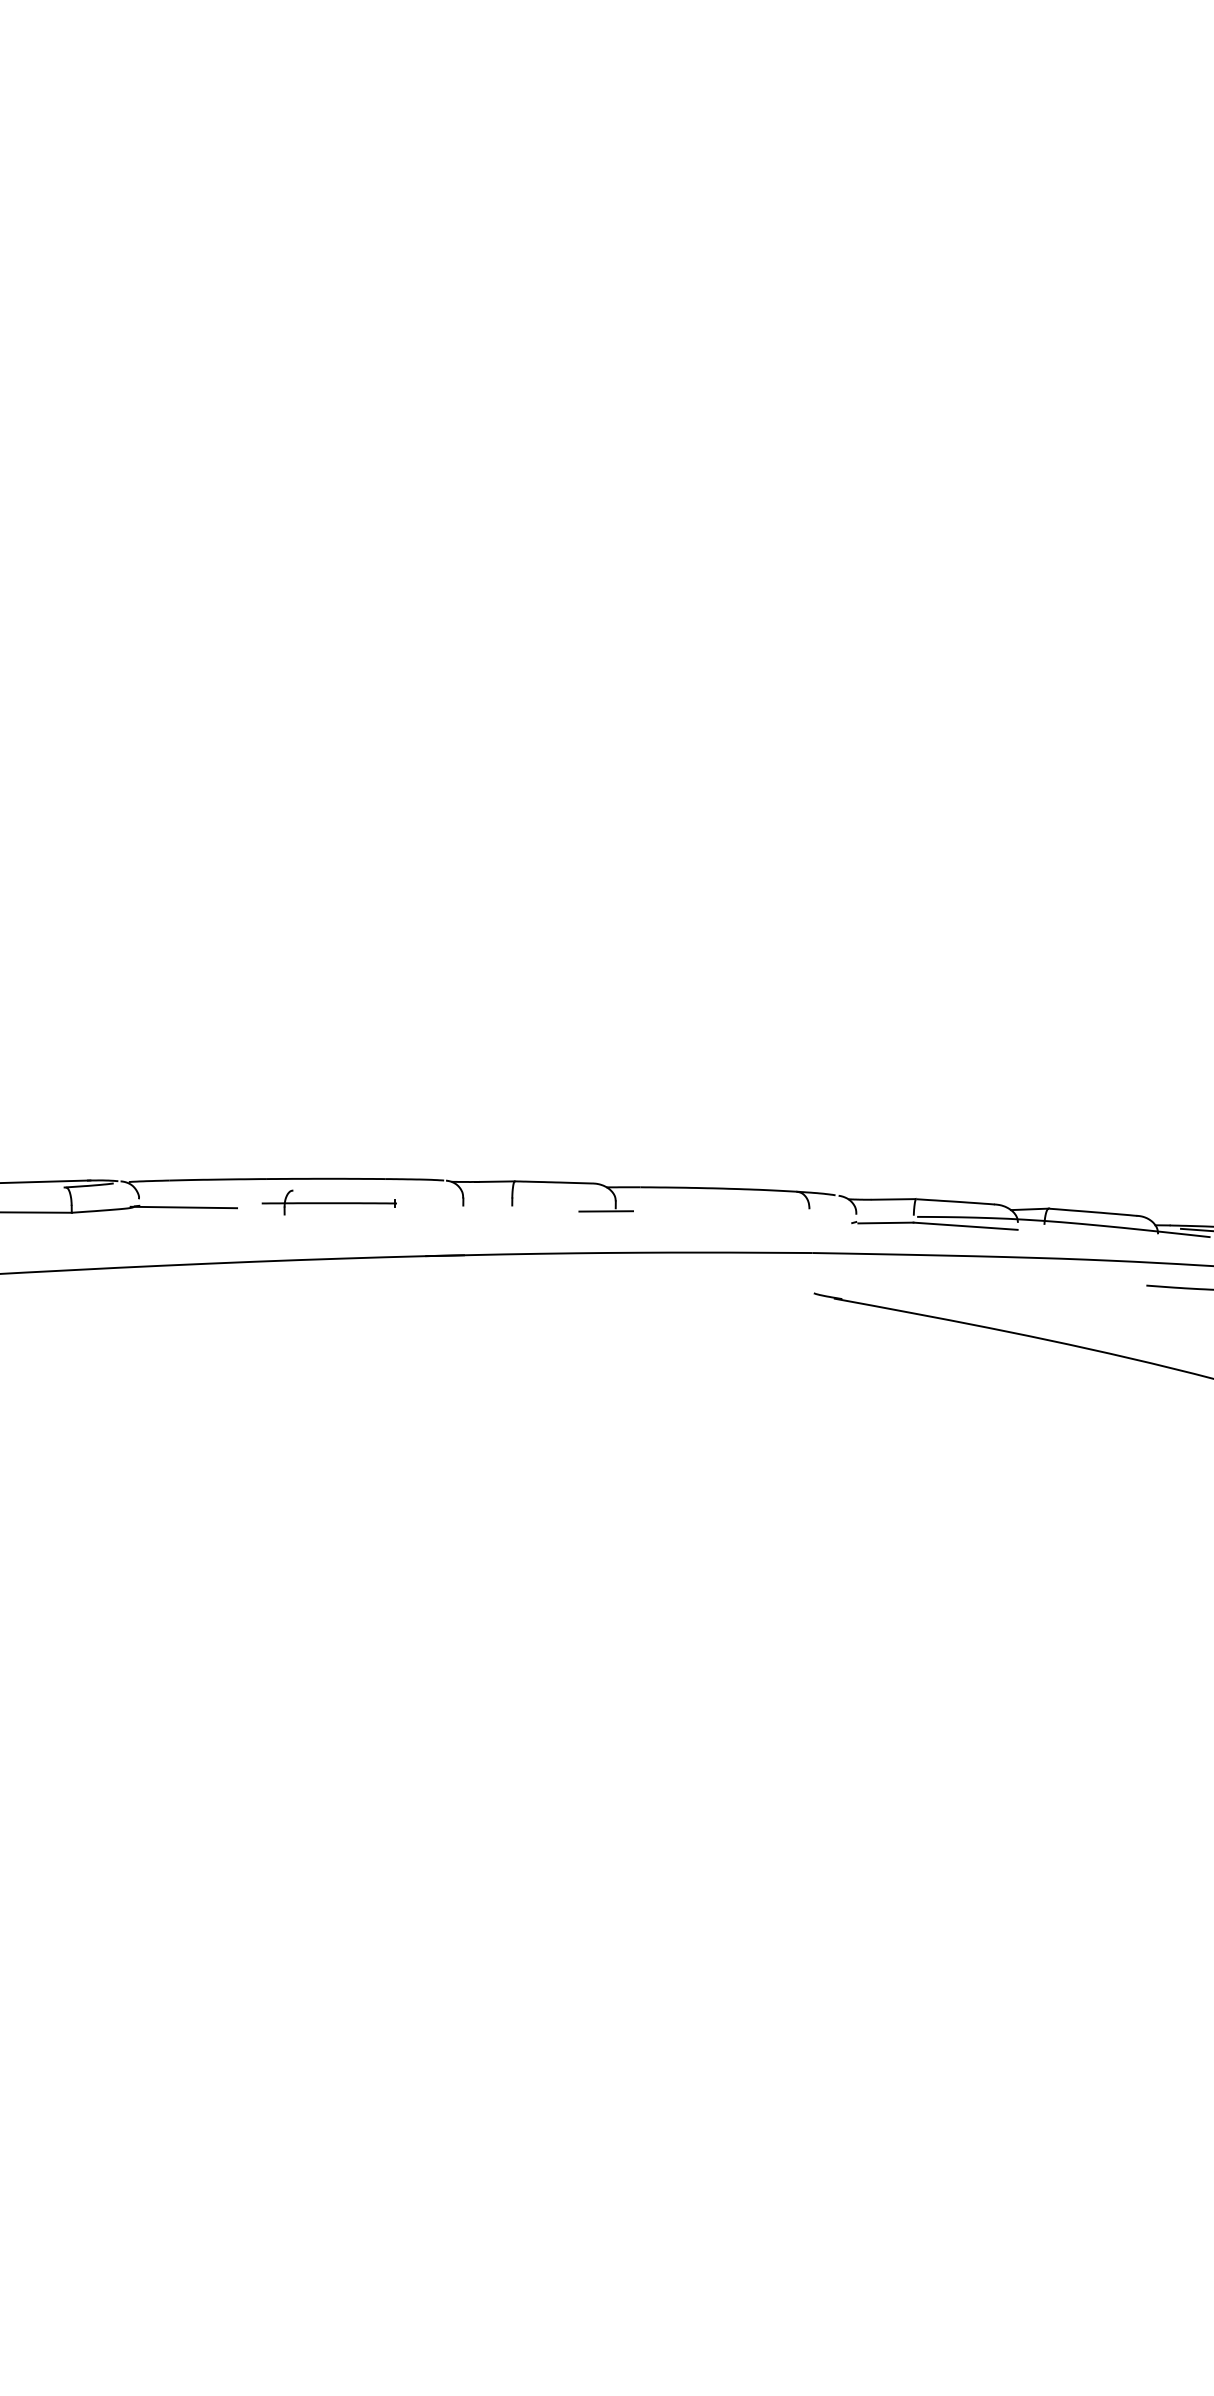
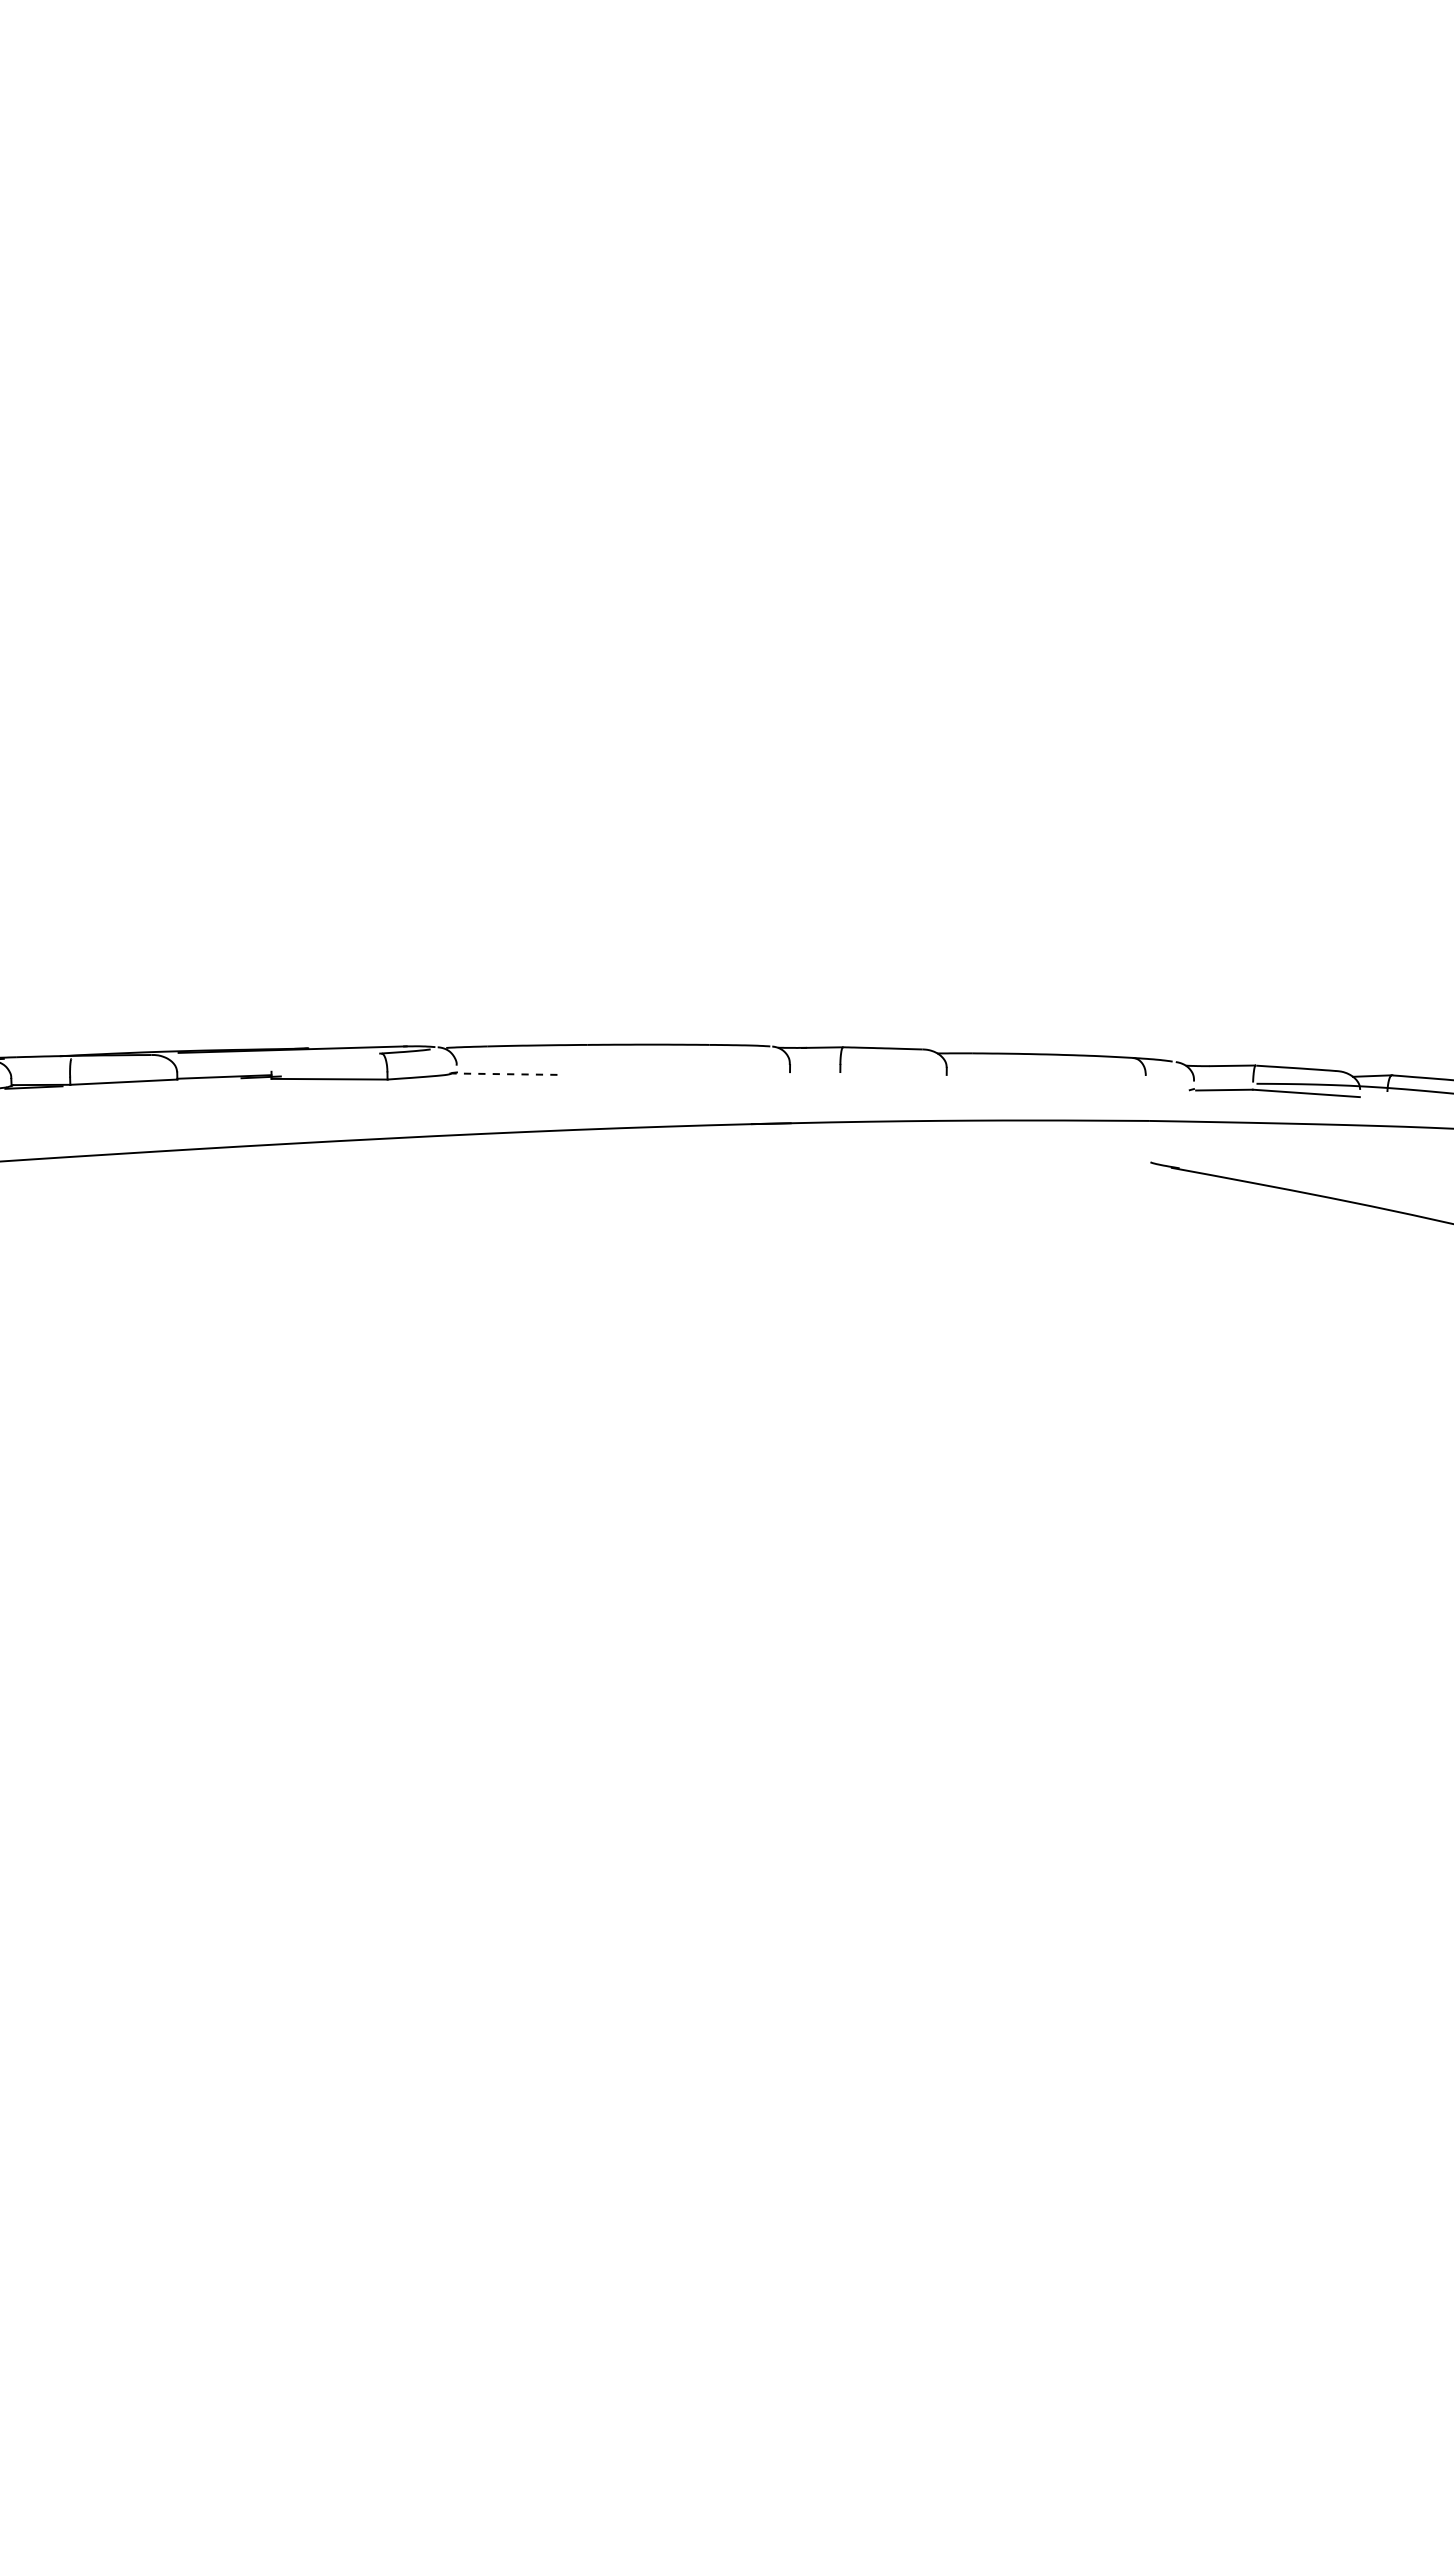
part: (328, 1202) -> (651, 1068), removed
line: (183, 1207) -> (502, 1074), solid -> dashed
line: (605, 1210) -> (936, 1077), removed

